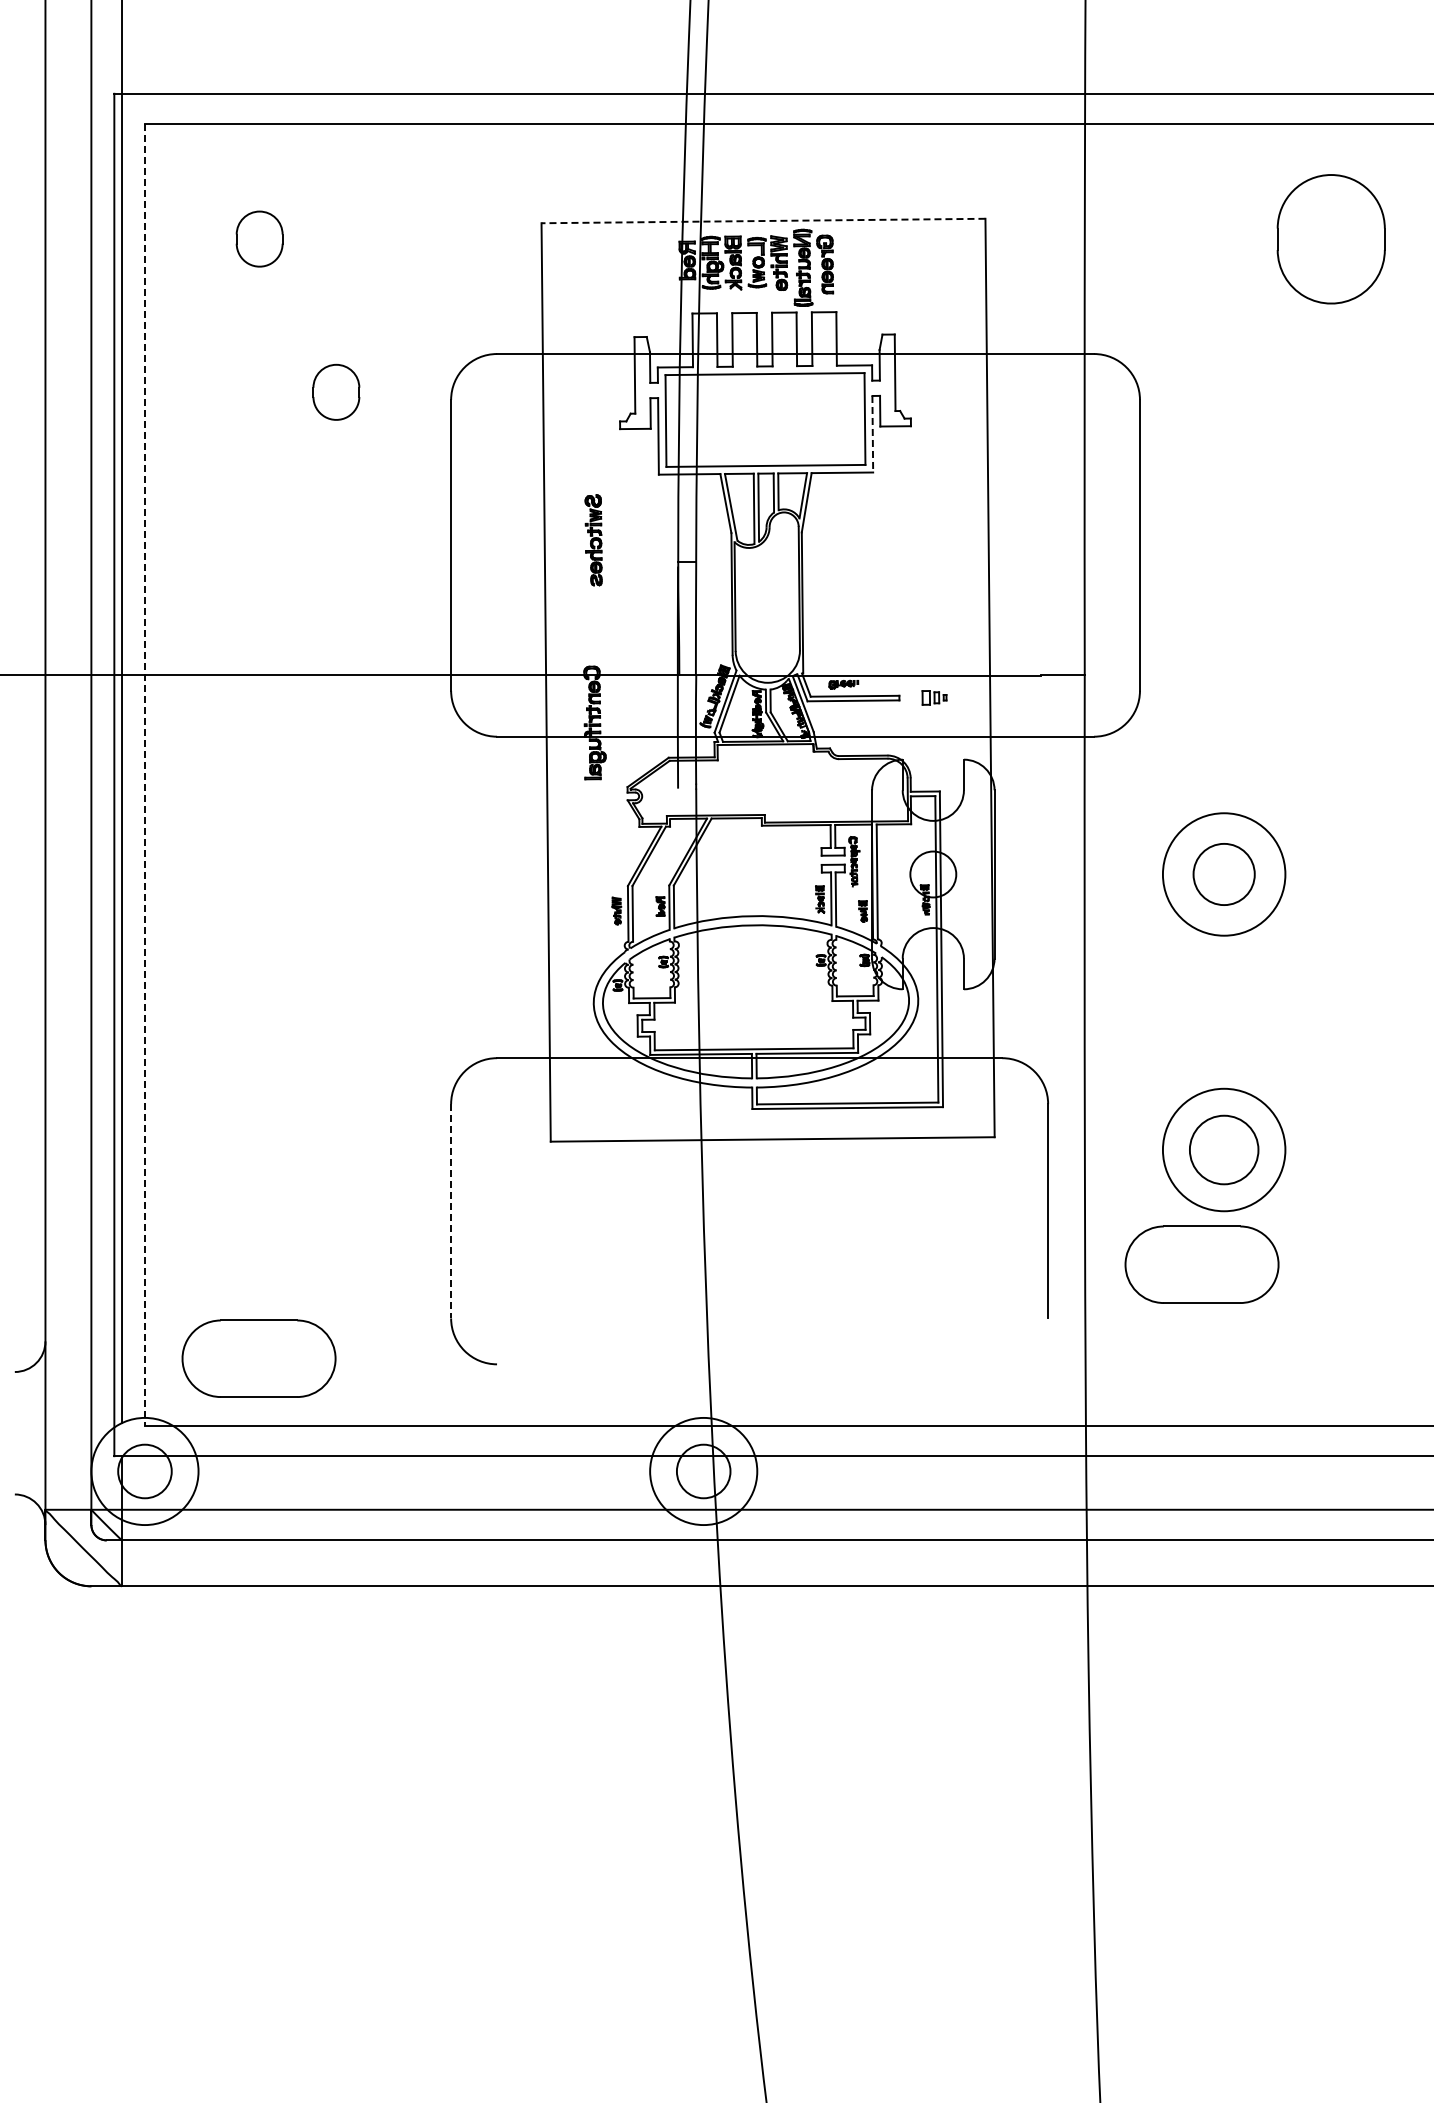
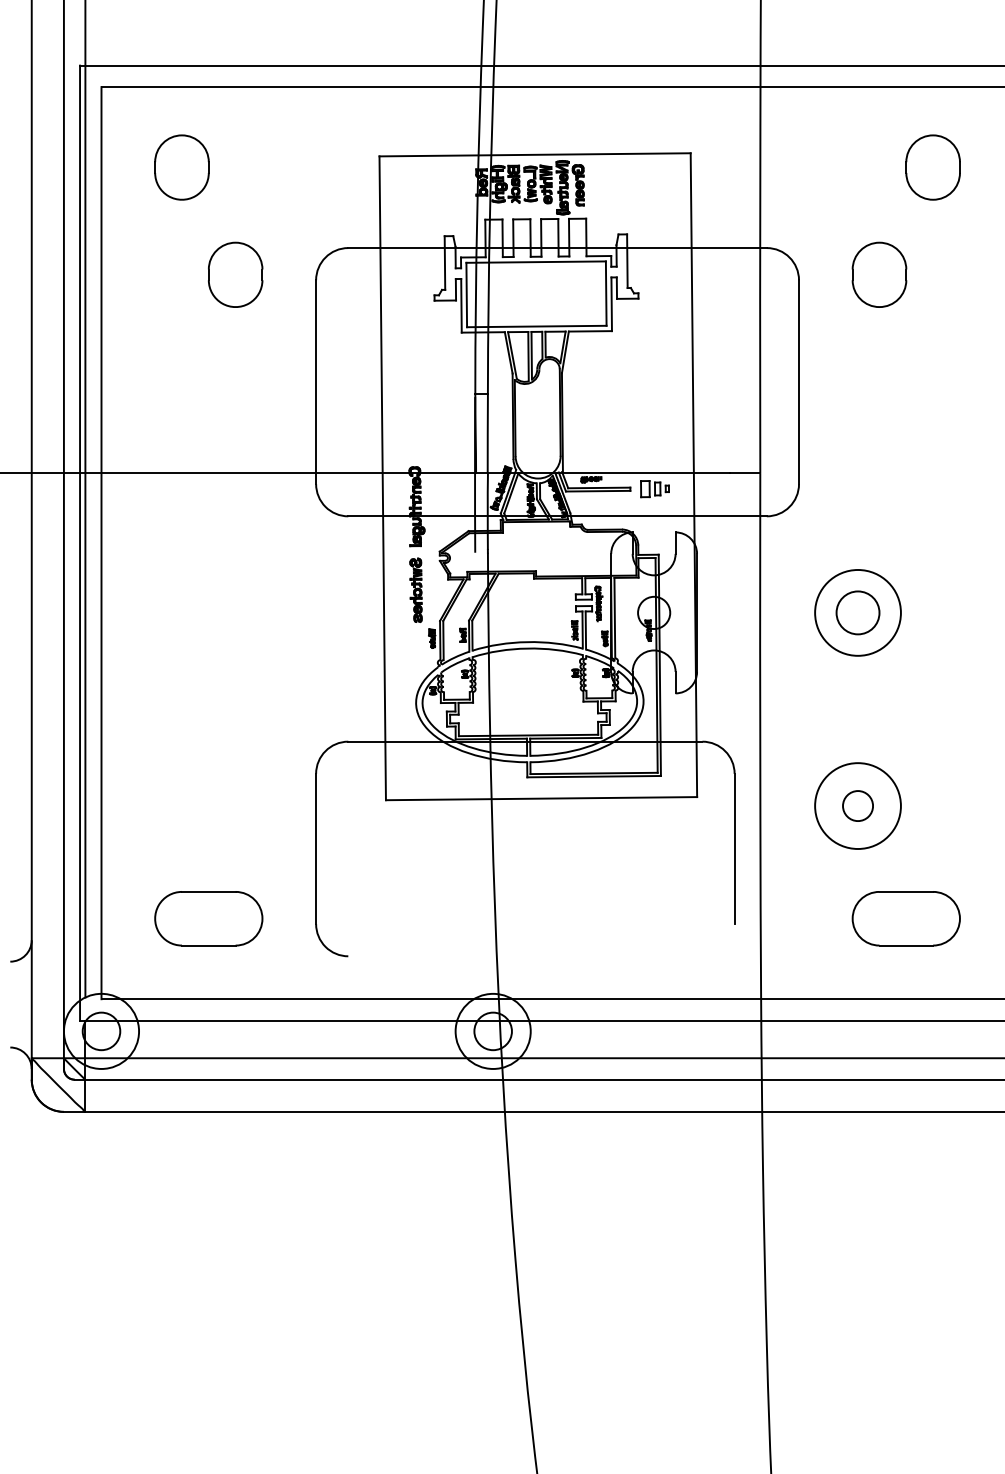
line: (763, 221) -> (535, 155), dashed -> solid
part: (259, 238) -> (181, 167), size x1.67
part: (1331, 238) -> (933, 167), size x0.71
part: (336, 392) -> (235, 275), size x1.67
part: (1254, 392) -> (879, 275), added
line: (872, 434) -> (611, 304), dashed -> solid
part: (593, 540) -> (415, 590), moved
part: (934, 697) -> (654, 488), size x1.67
line: (144, 774) -> (101, 542), dashed -> solid
circle: (1223, 1149) -> (857, 805), size x0.62
line: (451, 1211) -> (316, 849), dashed -> solid
part: (1201, 1264) -> (905, 918), moved
part: (258, 1358) -> (208, 918), moved

